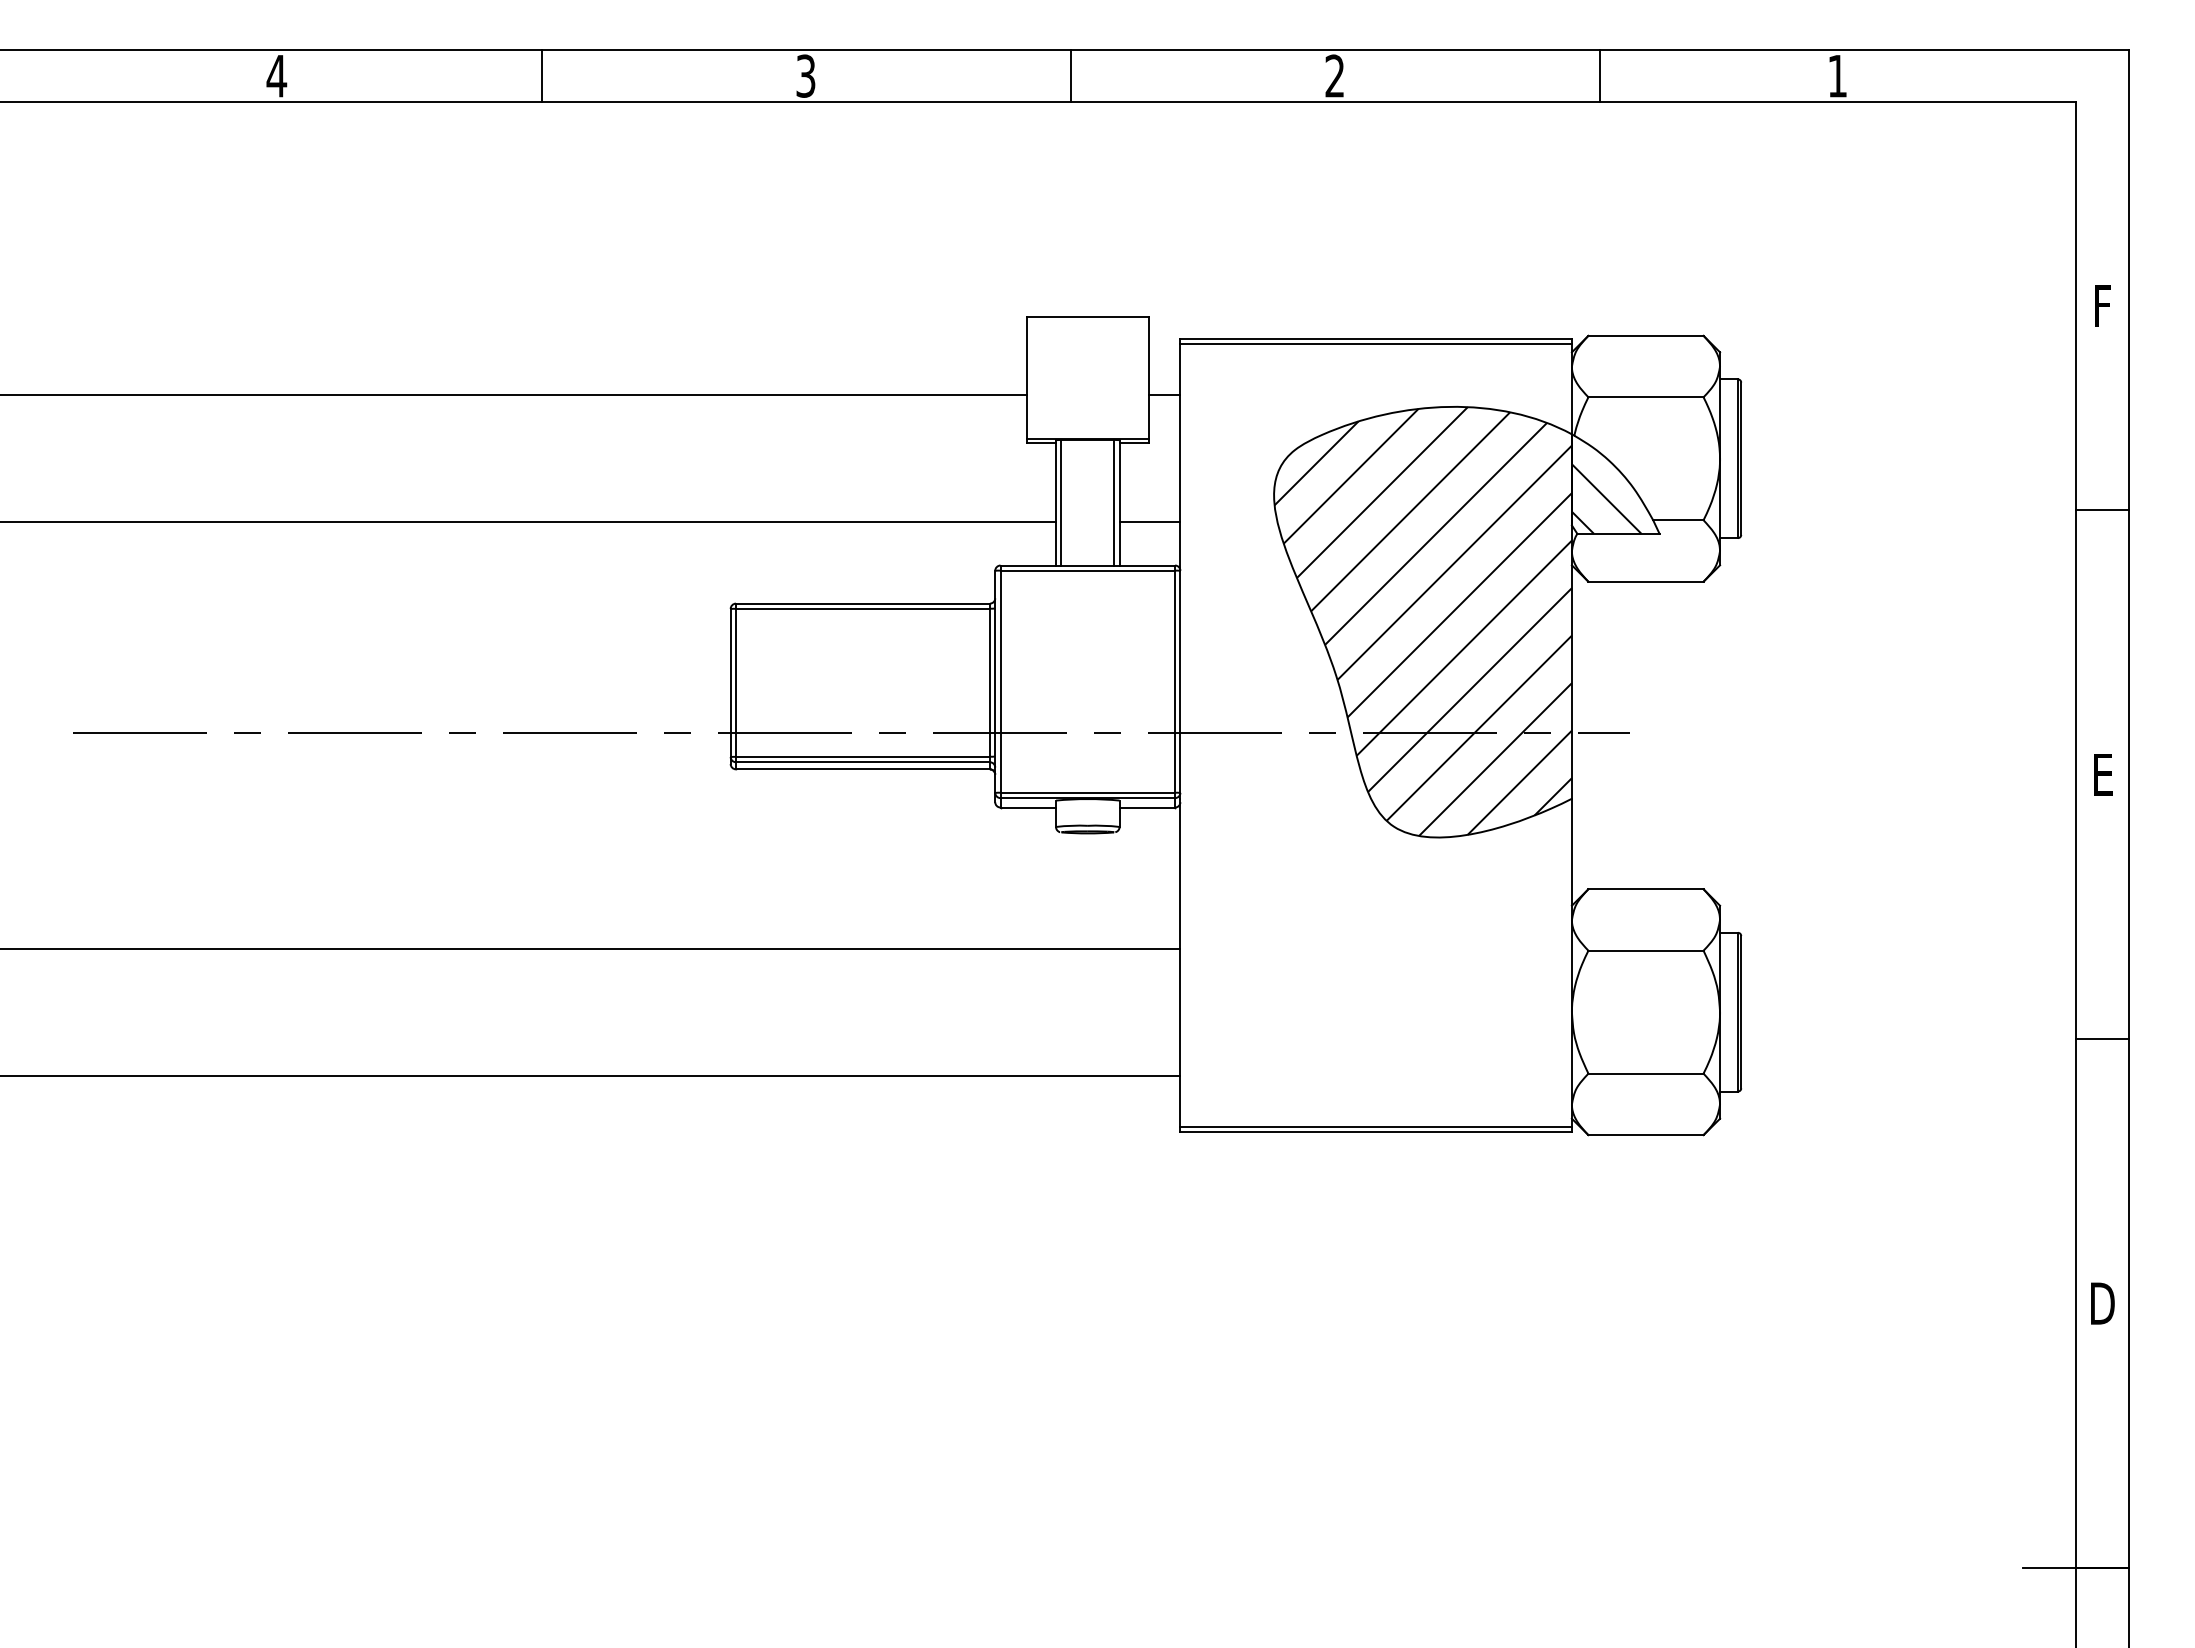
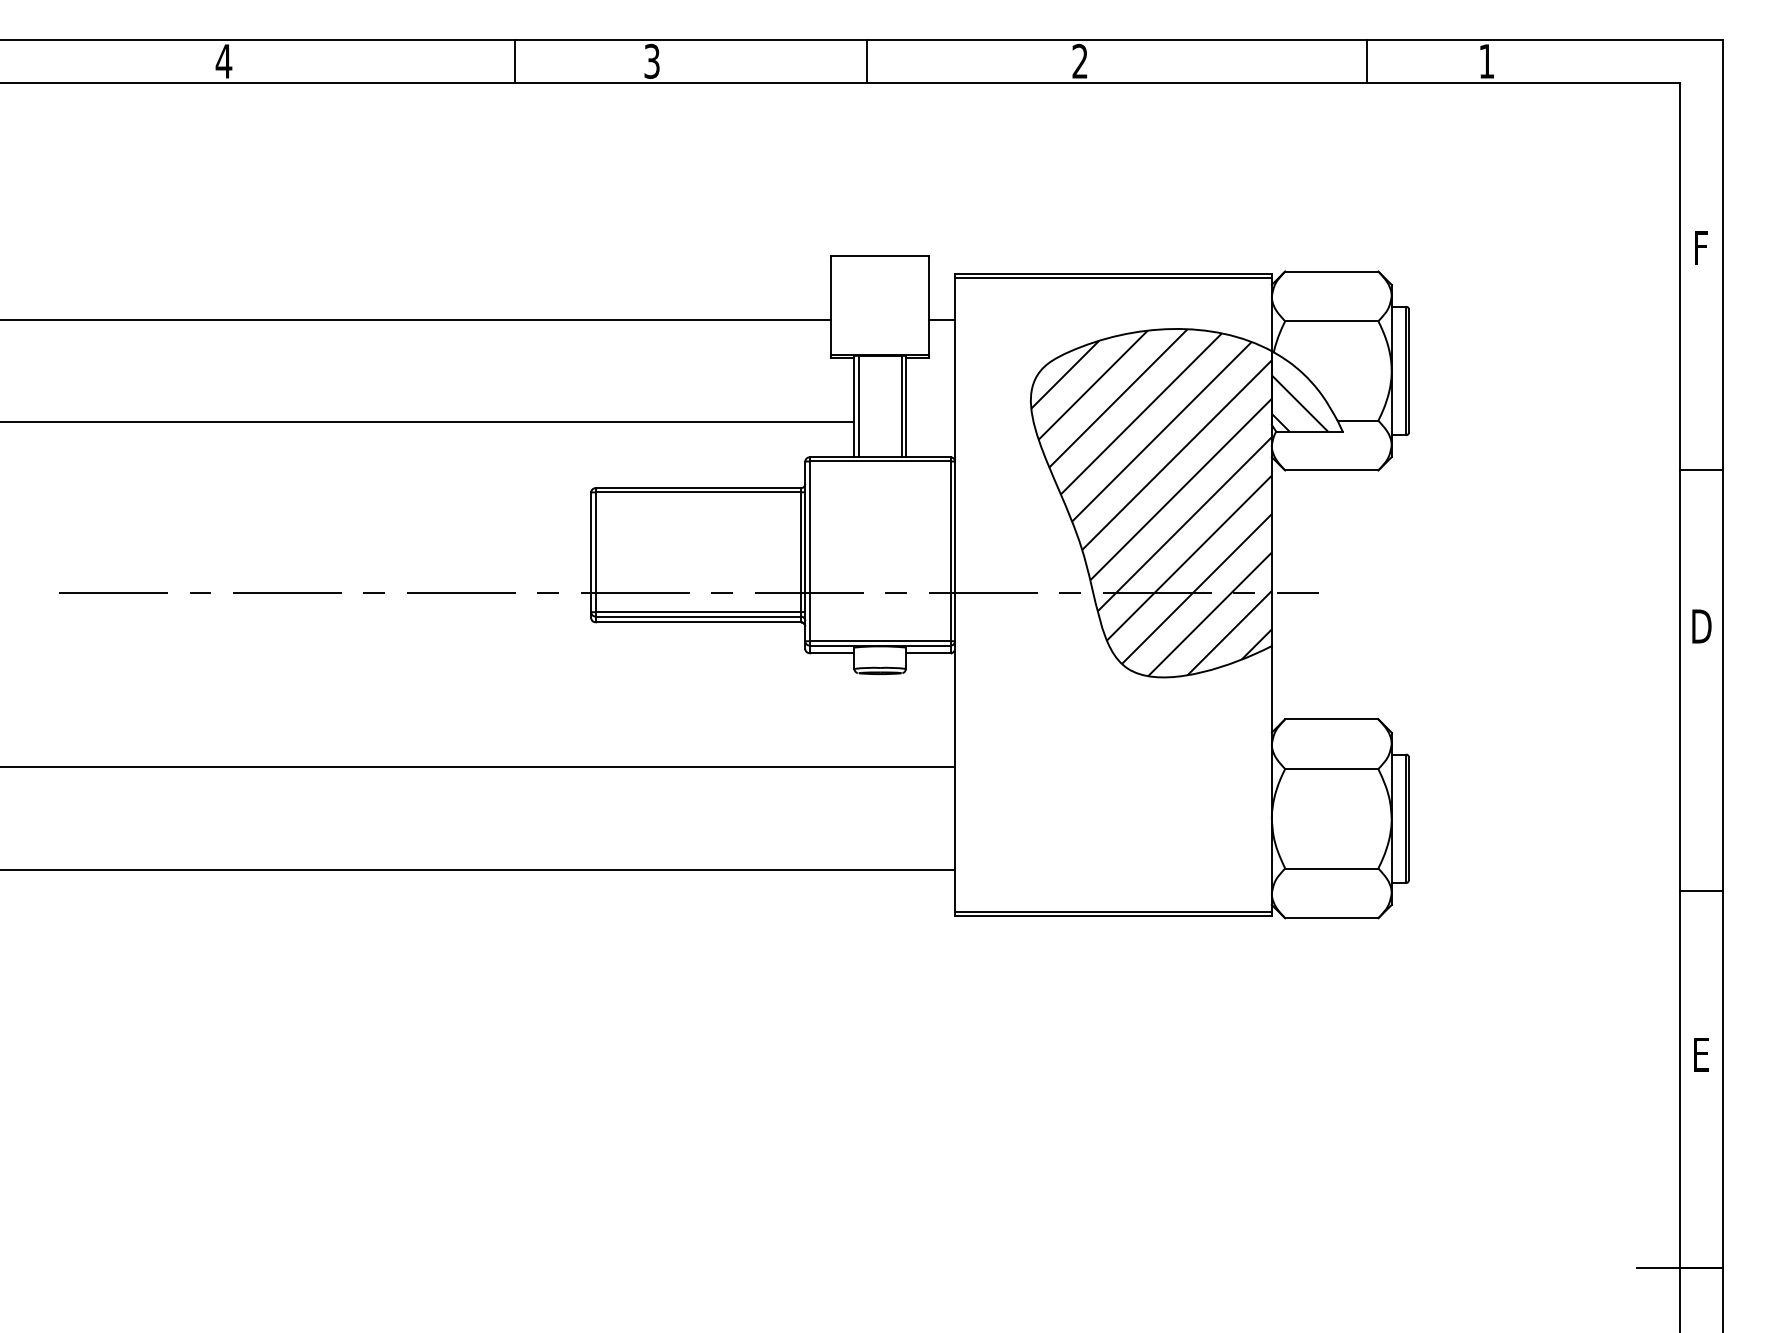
line: (541, 75) -> (515, 60), moved
line: (1600, 75) -> (1367, 60), moved
line: (2102, 509) -> (1701, 469), moved
line: (1149, 522) -> (930, 422), removed
text: (2103, 774) -> (1701, 626), E -> D
line: (2102, 1038) -> (1701, 891), moved
text: (2102, 1303) -> (1701, 1054), D -> E

